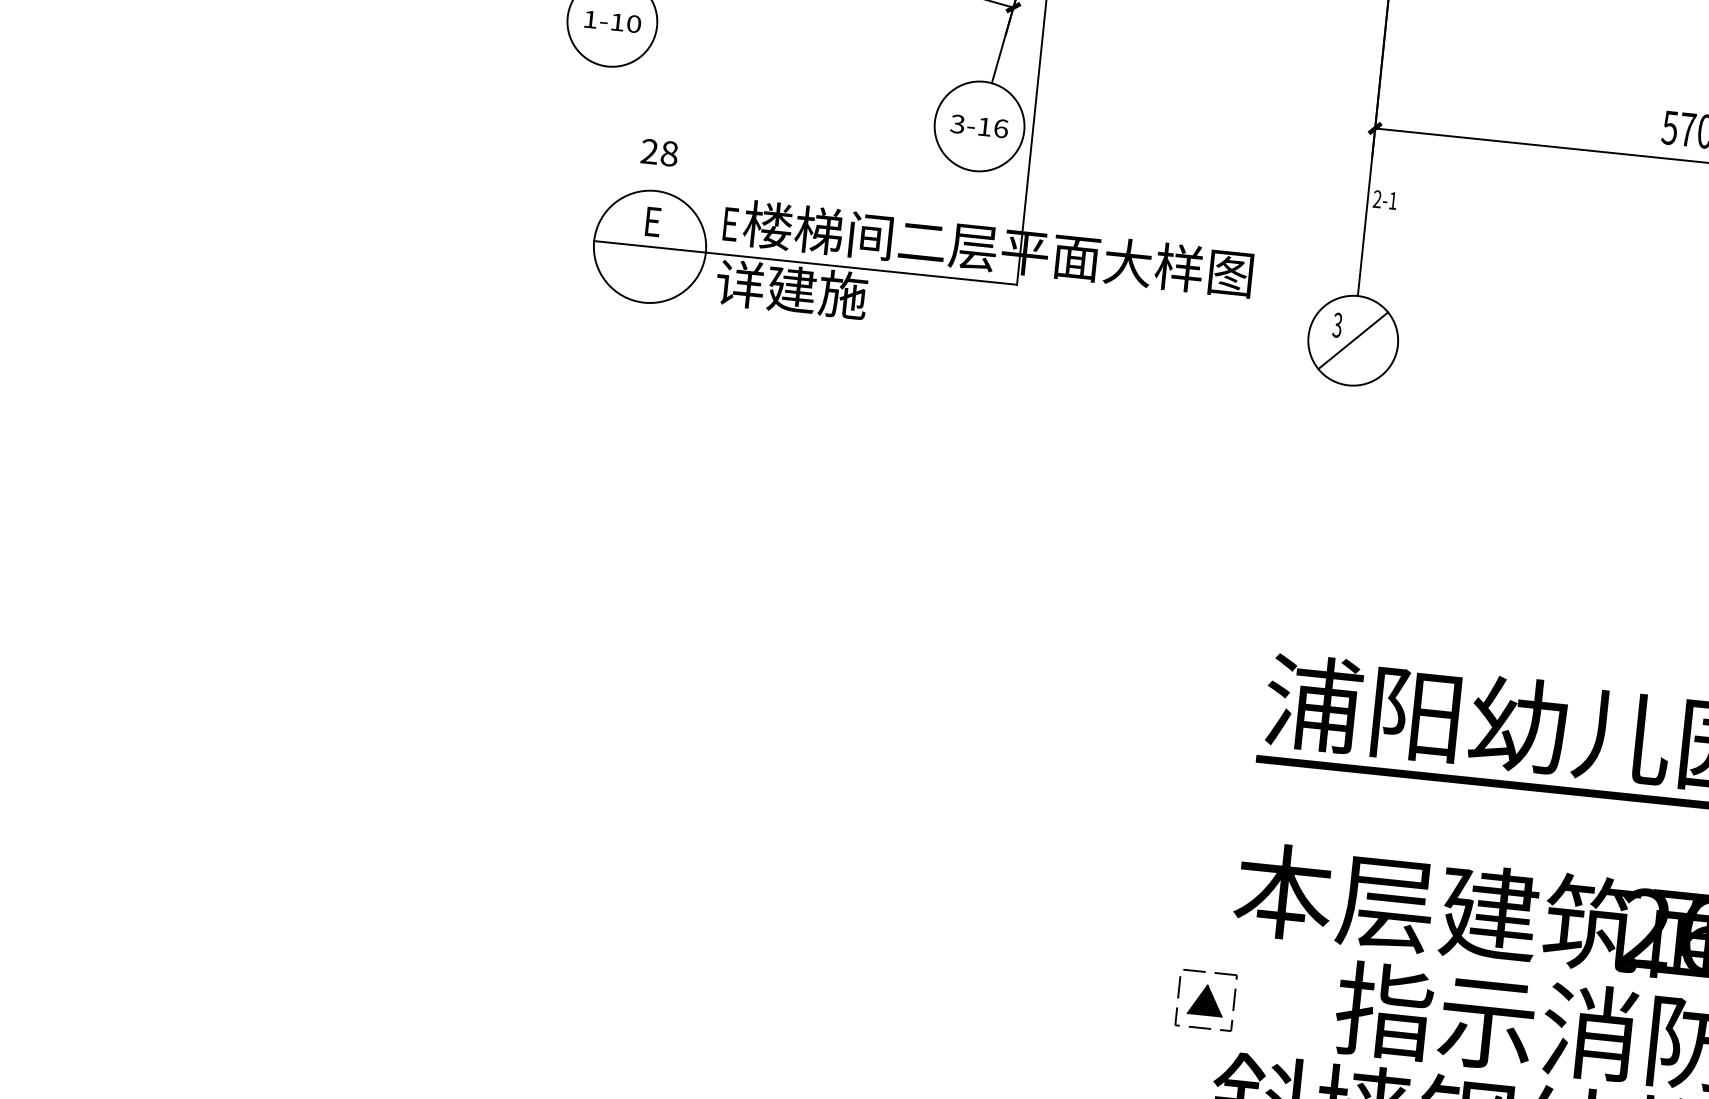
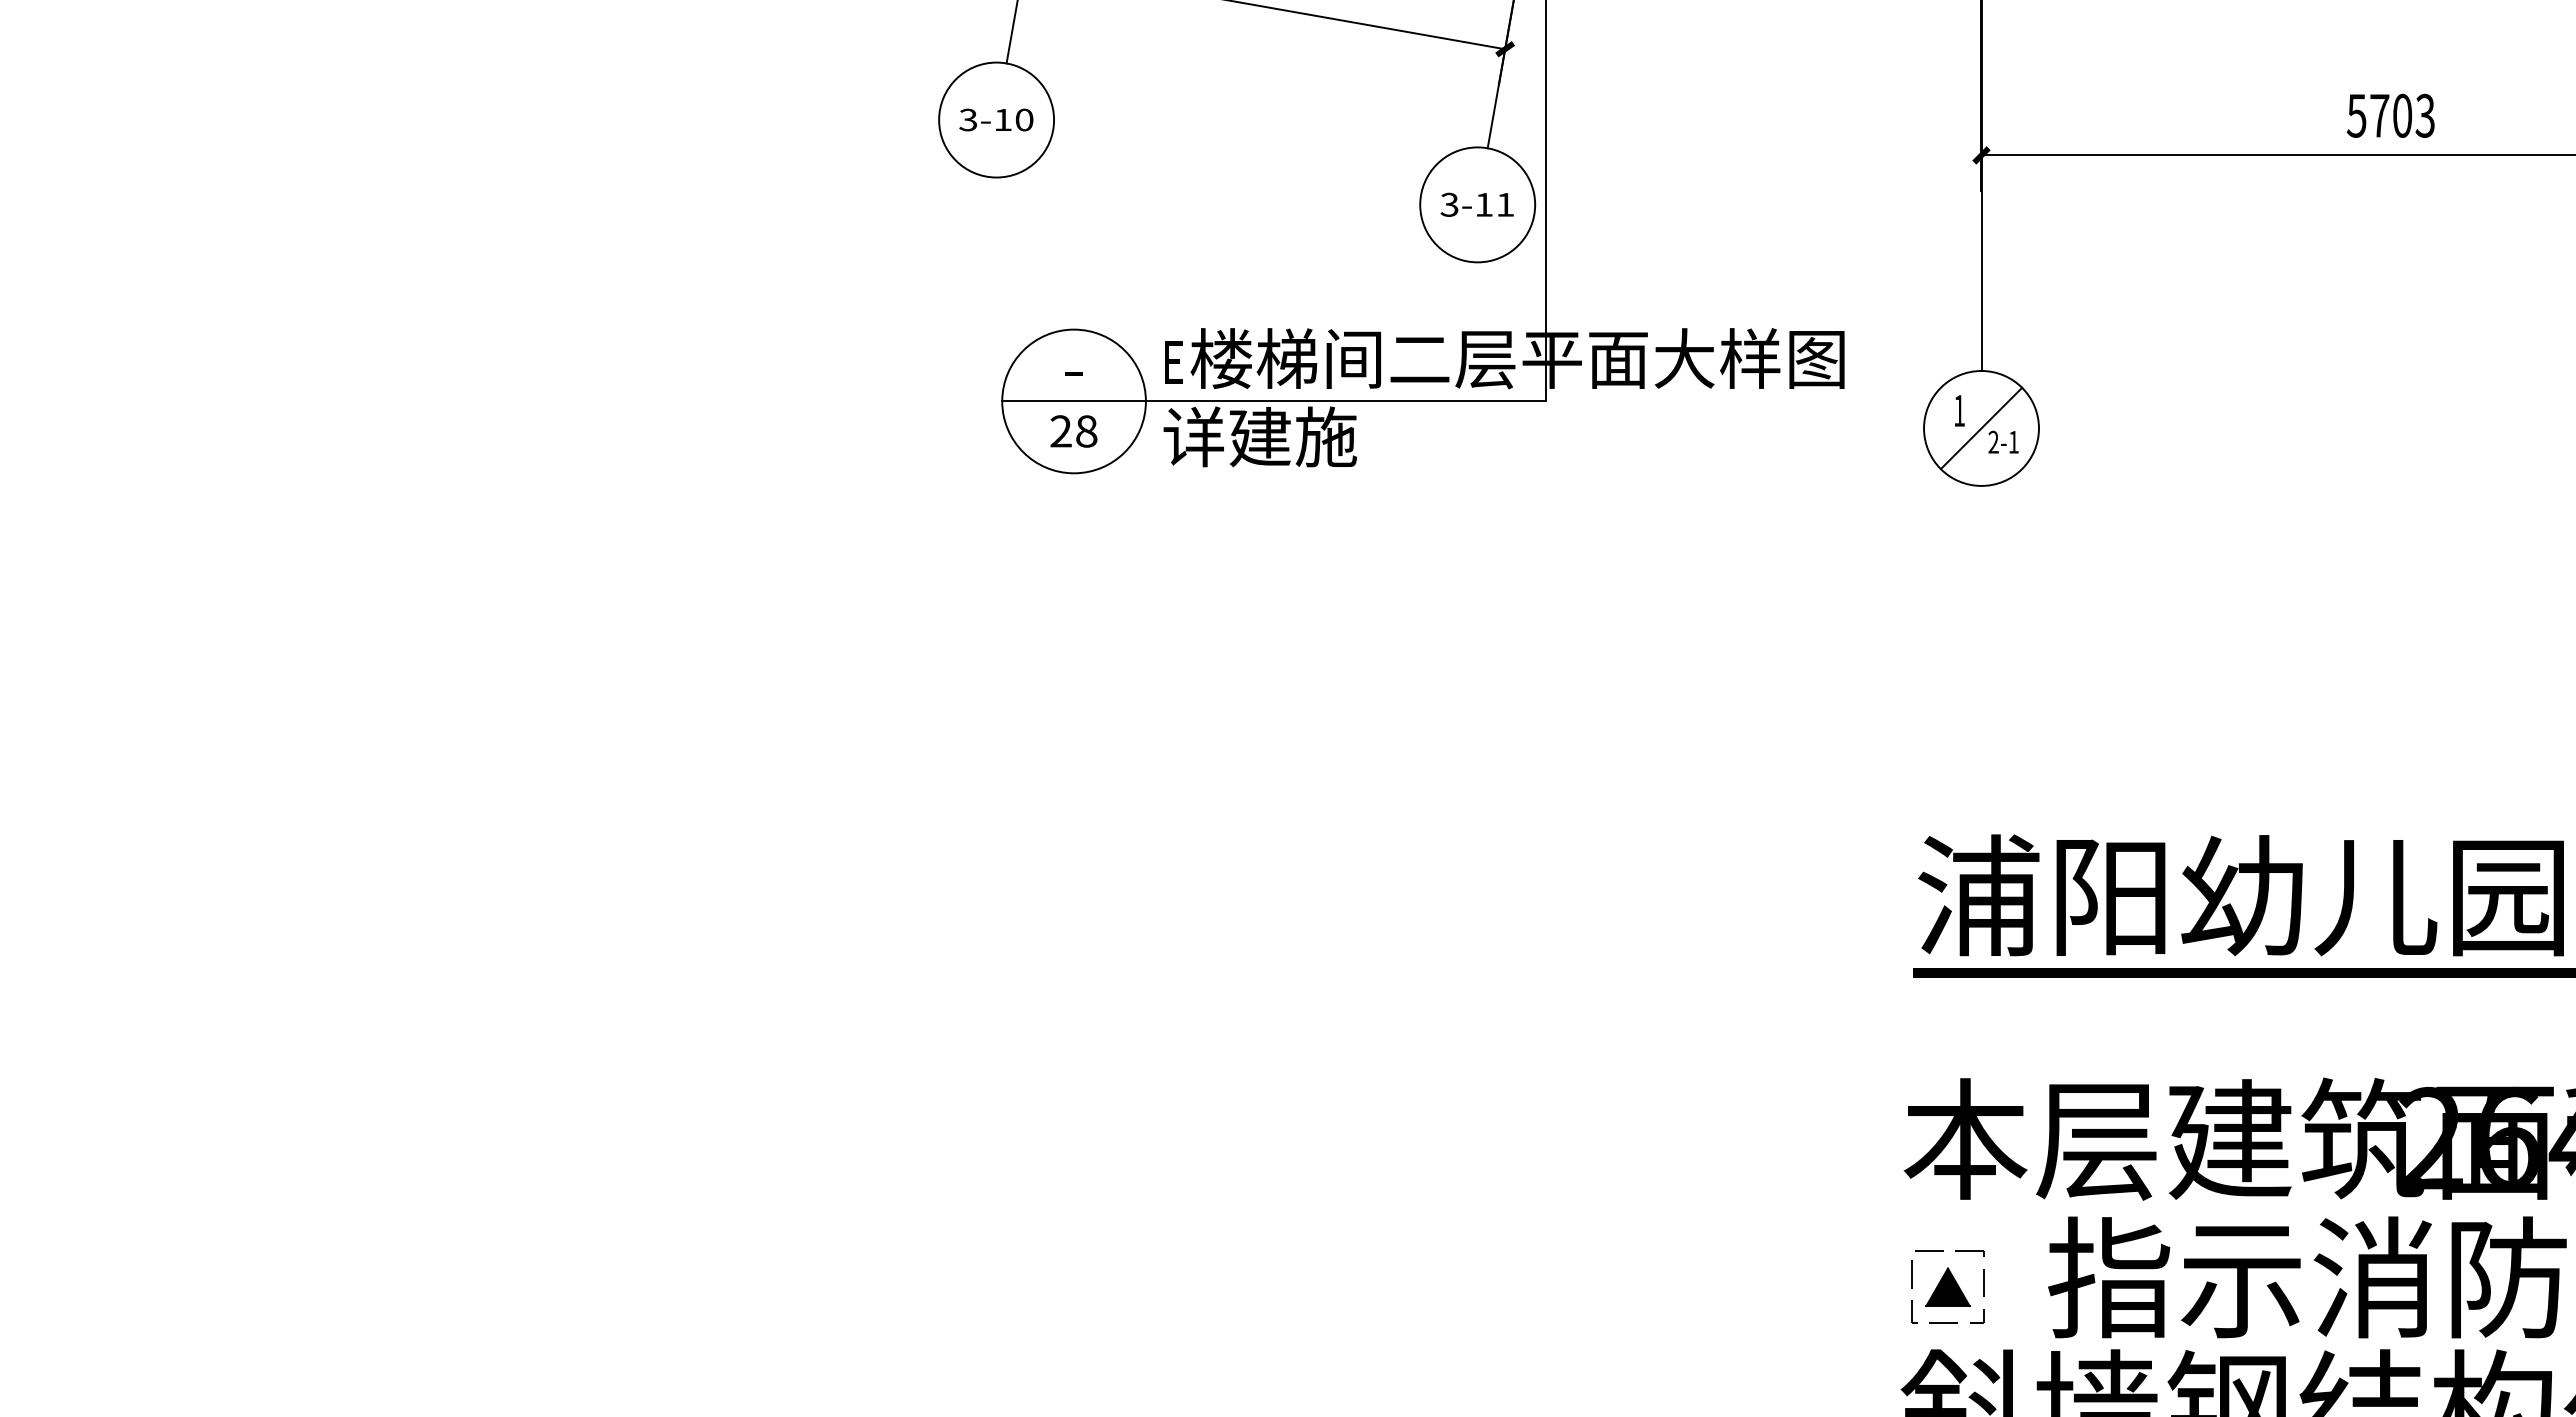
text: (589, 19) -> (967, 119), 1-10 -> 3-10
text: (1001, 128) -> (1505, 204), 3-16 -> 3-11
text: (659, 152) -> (1073, 431), moved
text: (1385, 199) -> (2003, 441), moved
text: (652, 222) -> (1074, 369), E -> -
text: (1336, 324) -> (1958, 410), 3 -> 1
part: (1205, 999) -> (1947, 1286), moved

